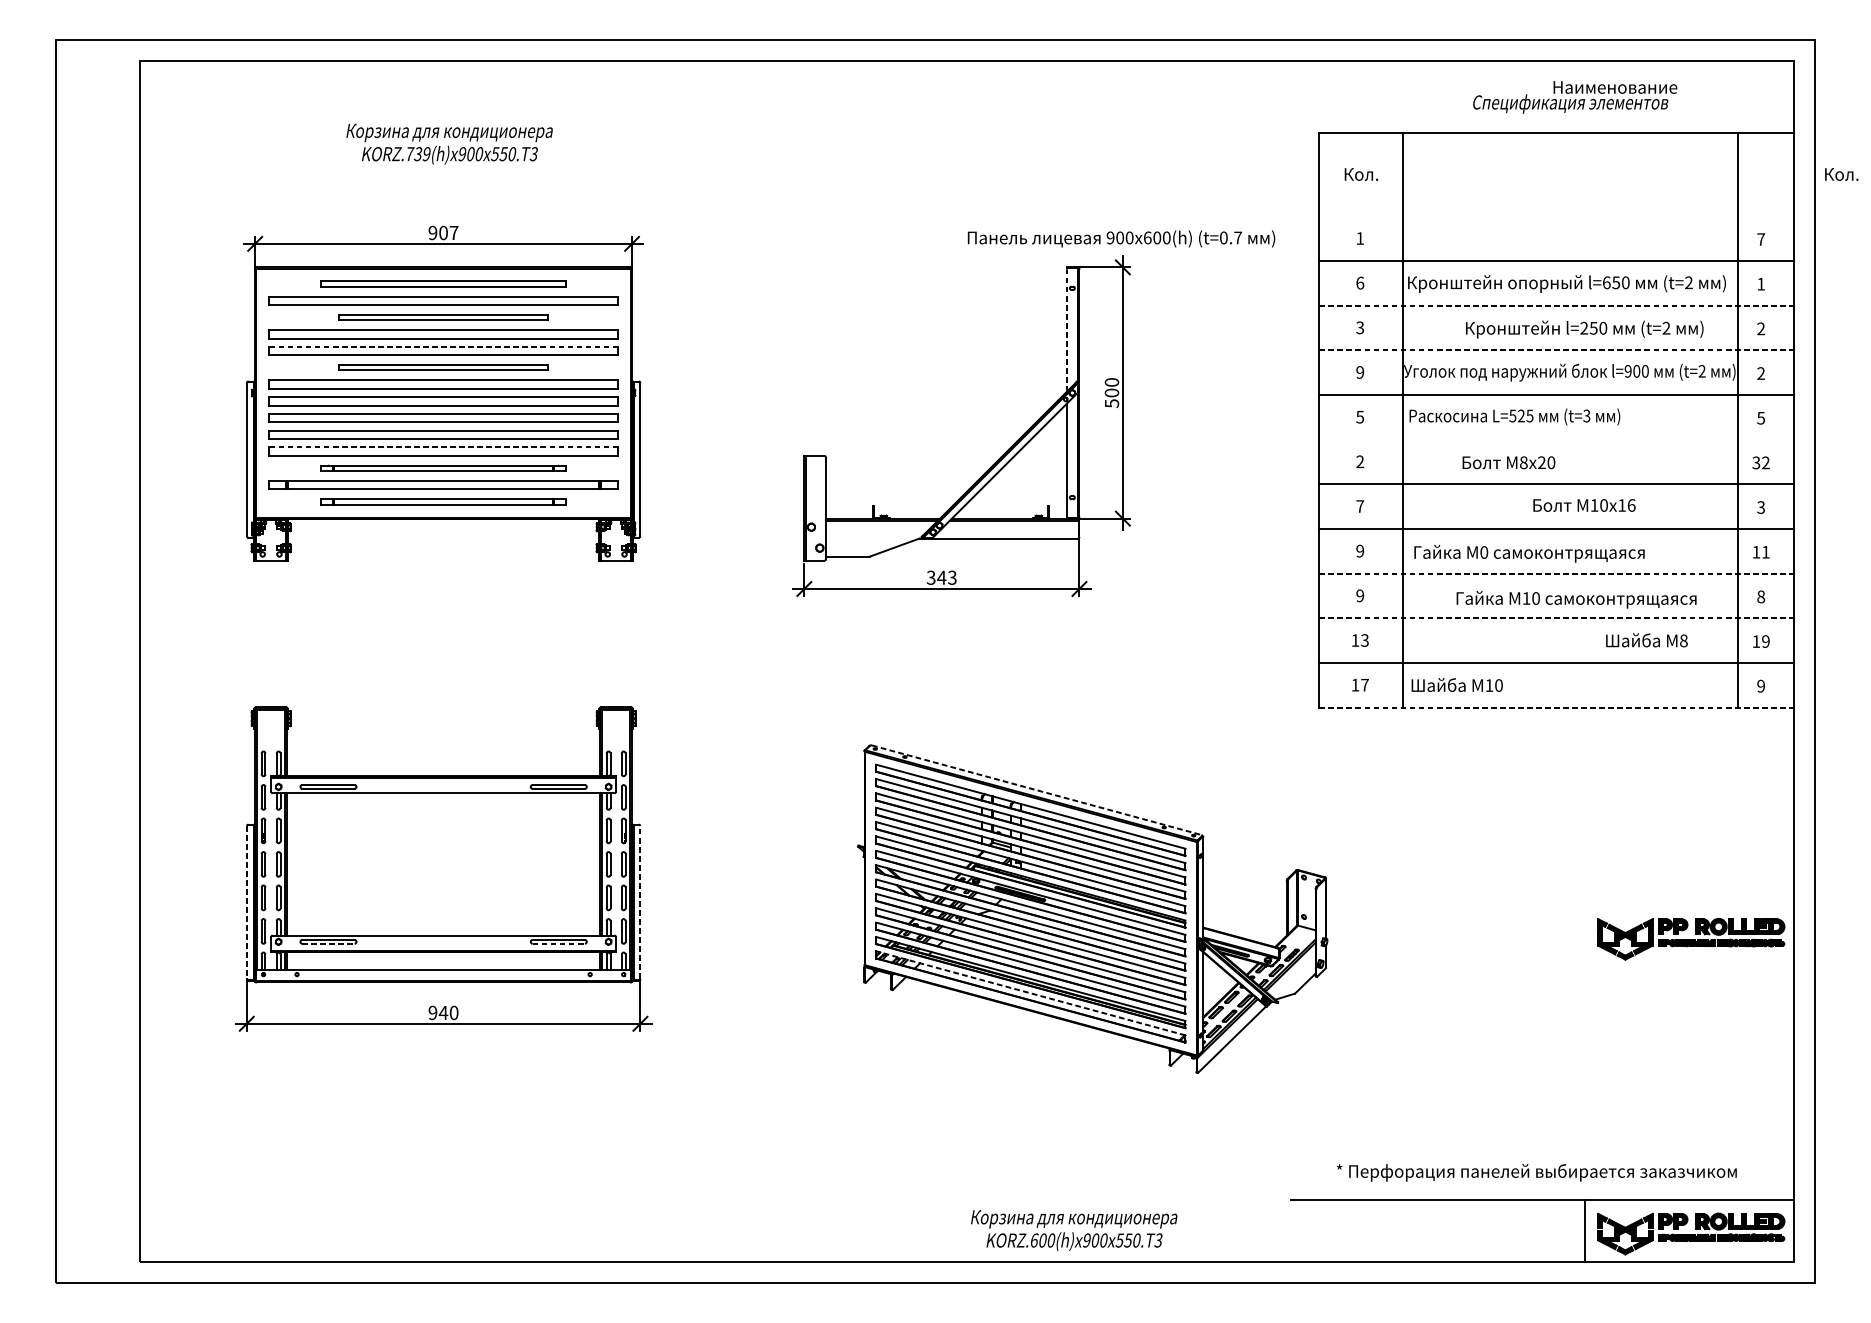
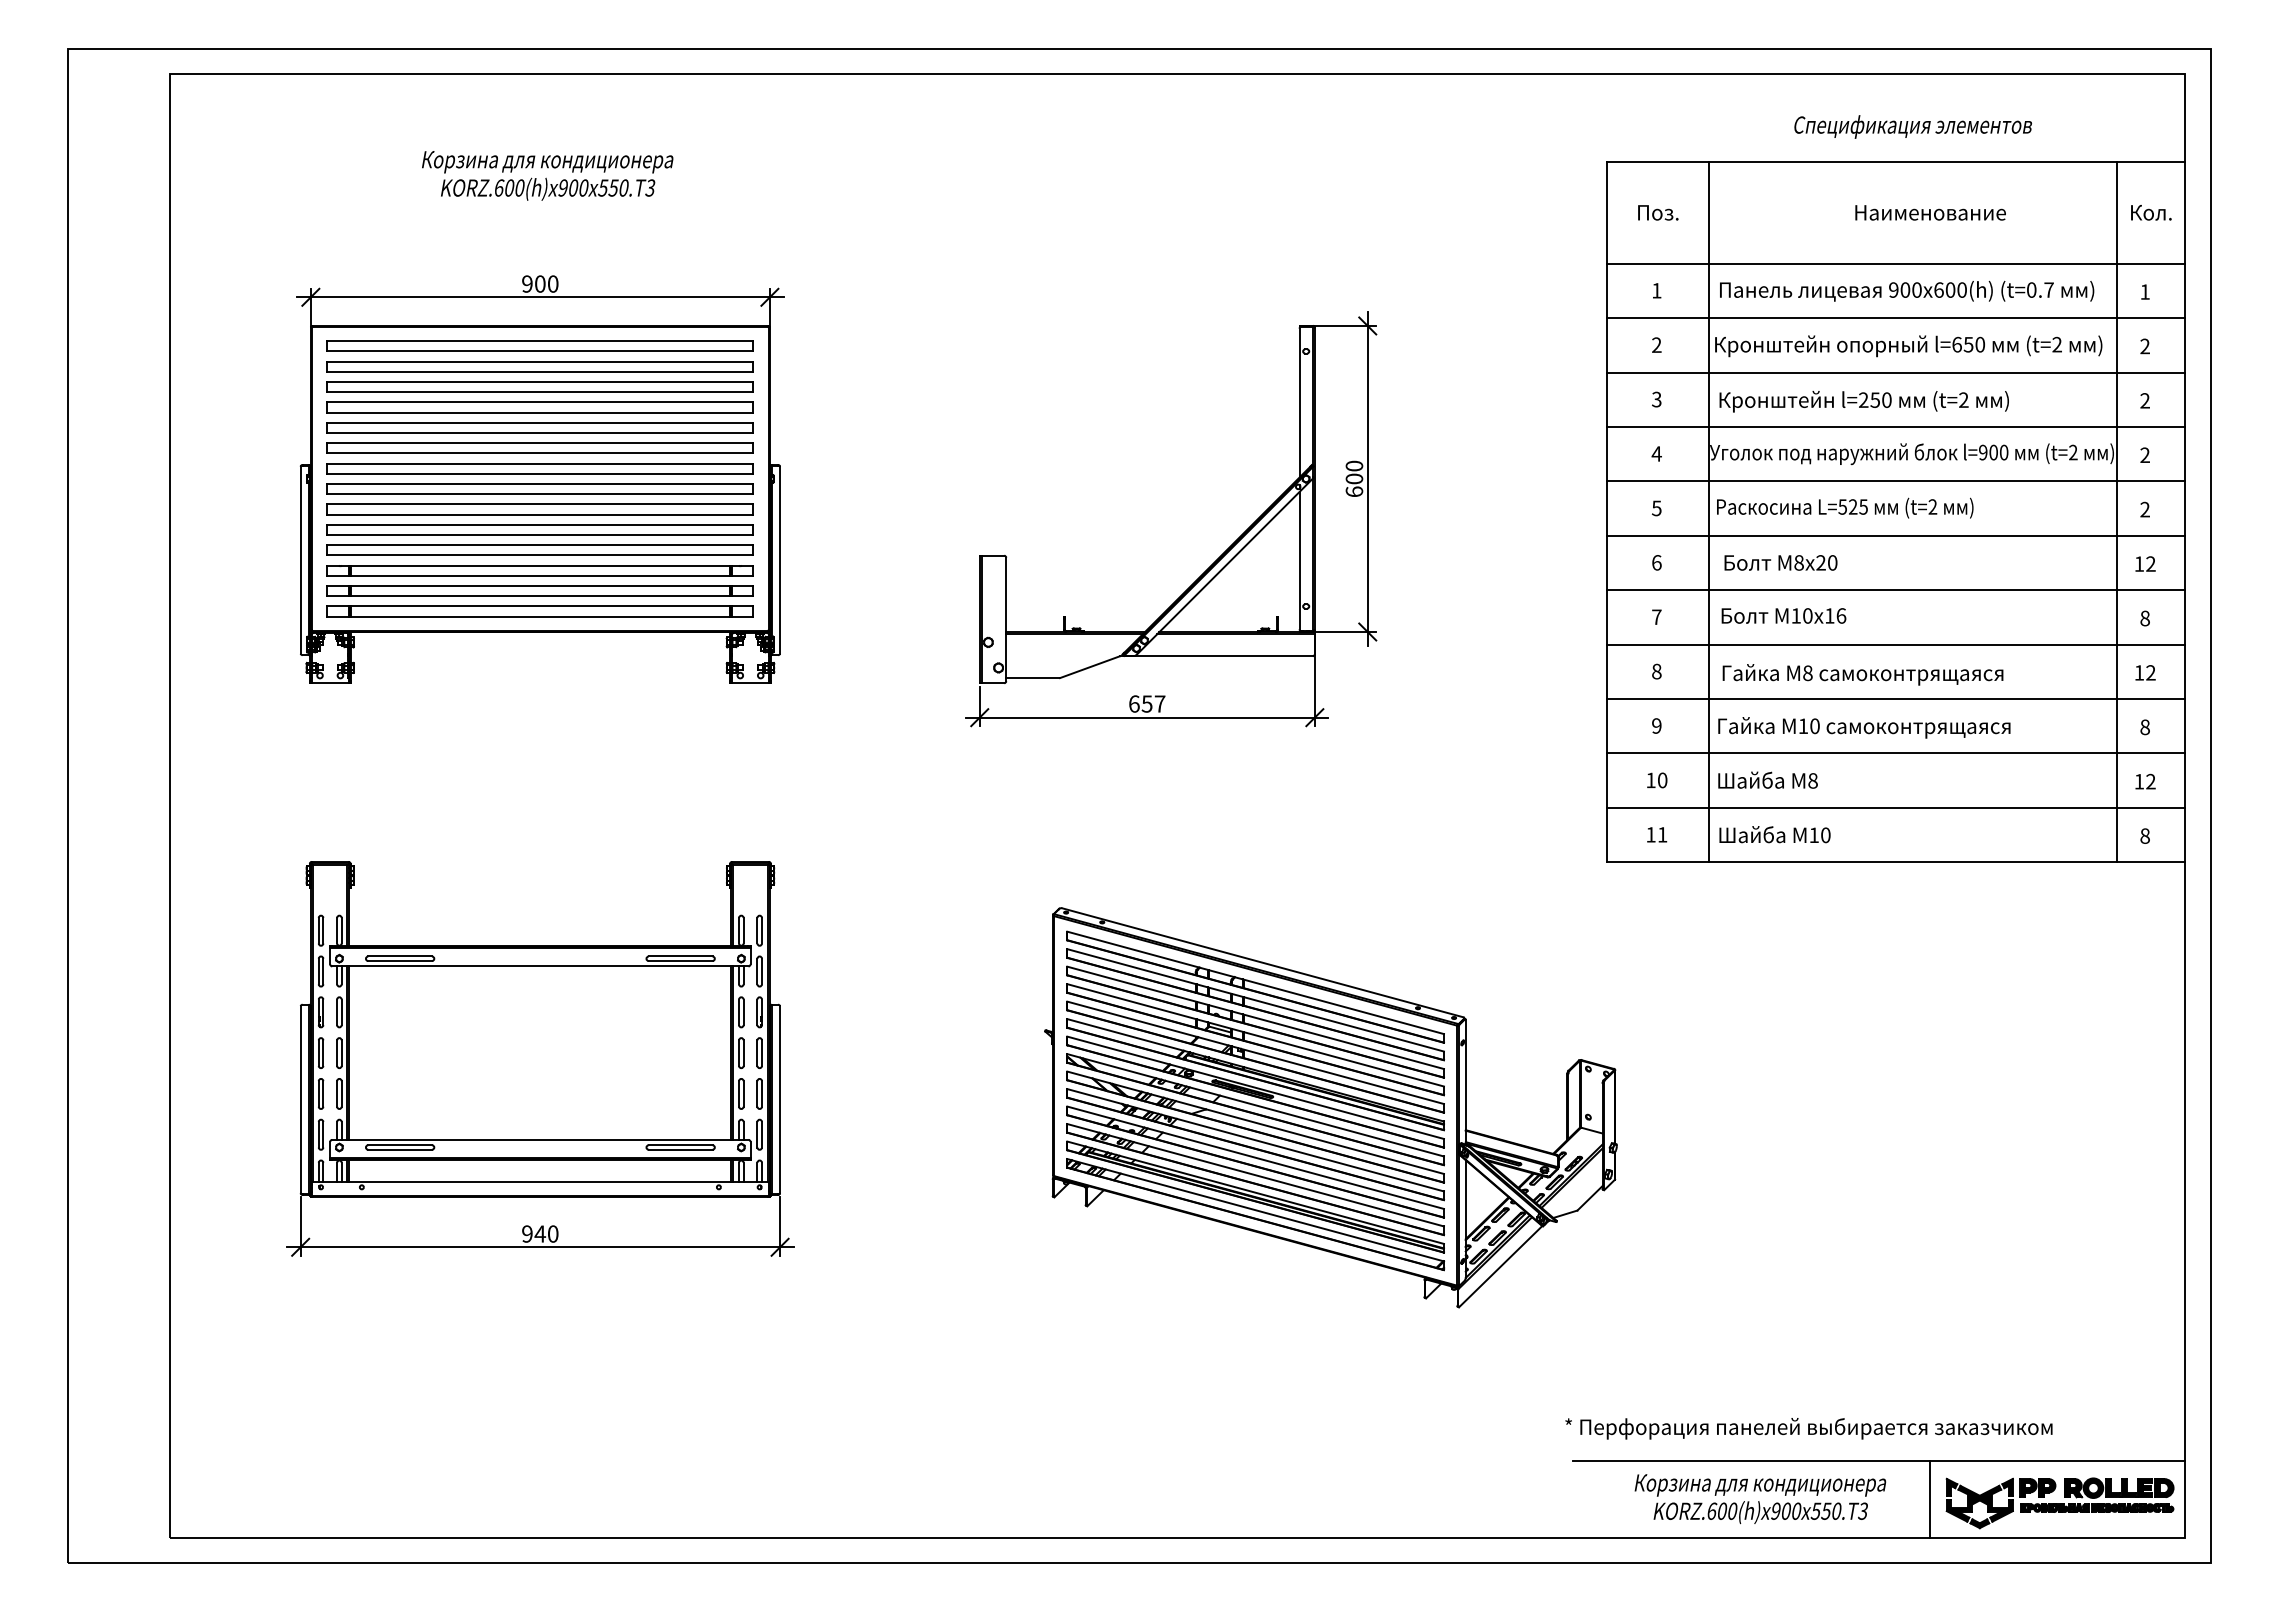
text: (1615, 87) -> (1930, 212), moved
text: (418, 153) -> (509, 187), KORZ.739(h)x900x550.T3 -> KORZ.600(h)x900x550.T3
text: (1361, 174) -> (1658, 212), Кол. -> Поз.
text: (1841, 174) -> (2151, 212), moved
line: (1556, 216) -> (1896, 263), added
text: (454, 232) -> (553, 283), 907 -> 900
text: (1121, 238) -> (1907, 290), moved
text: (1760, 239) -> (2144, 291), 7 -> 1
part: (442, 283) -> (539, 345), size x1.43
text: (1359, 283) -> (1656, 345), 6 -> 2
text: (1760, 283) -> (2144, 345), 1 -> 2
line: (1556, 305) -> (1896, 372), dashed -> solid
part: (442, 317) -> (539, 386), size x1.67
text: (1584, 329) -> (1863, 401), moved
line: (1066, 330) -> (1299, 402), dashed -> solid
line: (443, 346) -> (540, 422), dashed -> solid
line: (1556, 350) -> (1896, 427), dashed -> solid
part: (442, 367) -> (539, 447), size x1.67
text: (1359, 372) -> (1656, 453), 9 -> 4
text: (1112, 403) -> (1354, 491), 500 -> 600
text: (1586, 415) -> (1932, 506), (t=3 -> (t=2
text: (1760, 418) -> (2144, 509), 5 -> 2
line: (1556, 439) -> (1896, 535), added
line: (443, 447) -> (540, 545), dashed -> solid
text: (1359, 461) -> (1656, 562), 2 -> 6
text: (1508, 462) -> (1780, 562), moved
text: (1755, 462) -> (2138, 563), 32 -> 12
part: (442, 468) -> (539, 570), size x1.43
part: (442, 501) -> (539, 611), size x1.43
text: (1584, 505) -> (1783, 615), moved
text: (1760, 507) -> (2144, 618), 3 -> 8
text: (1359, 551) -> (1656, 671), 9 -> 8
text: (1765, 551) -> (2150, 672), 11 -> 12
text: (1483, 552) -> (1807, 673), 0 -> 8
line: (1556, 574) -> (1896, 699), dashed -> solid
text: (941, 577) -> (1146, 703), 343 -> 657
text: (1576, 599) -> (1864, 727), moved
line: (1556, 618) -> (1896, 753), dashed -> solid
text: (1646, 639) -> (1767, 779), moved
text: (1364, 640) -> (1662, 780), 13 -> 10
text: (1765, 641) -> (2150, 781), 19 -> 12
text: (1364, 684) -> (1662, 834), 17 -> 11
text: (1760, 685) -> (2144, 835), 9 -> 8
line: (1556, 707) -> (1896, 862), dashed -> solid
line: (1036, 789) -> (1262, 962), dashed -> solid
line: (640, 901) -> (780, 1098), dashed -> solid
line: (246, 902) -> (300, 1099), dashed -> solid
part: (1690, 939) -> (2059, 1144), removed
line: (328, 943) -> (400, 1149), dashed -> solid
line: (558, 943) -> (680, 1149), dashed -> solid
line: (1030, 993) -> (1255, 1210), dashed -> solid
text: (1536, 1172) -> (1808, 1428), moved
text: (1074, 1230) -> (1760, 1499), moved

